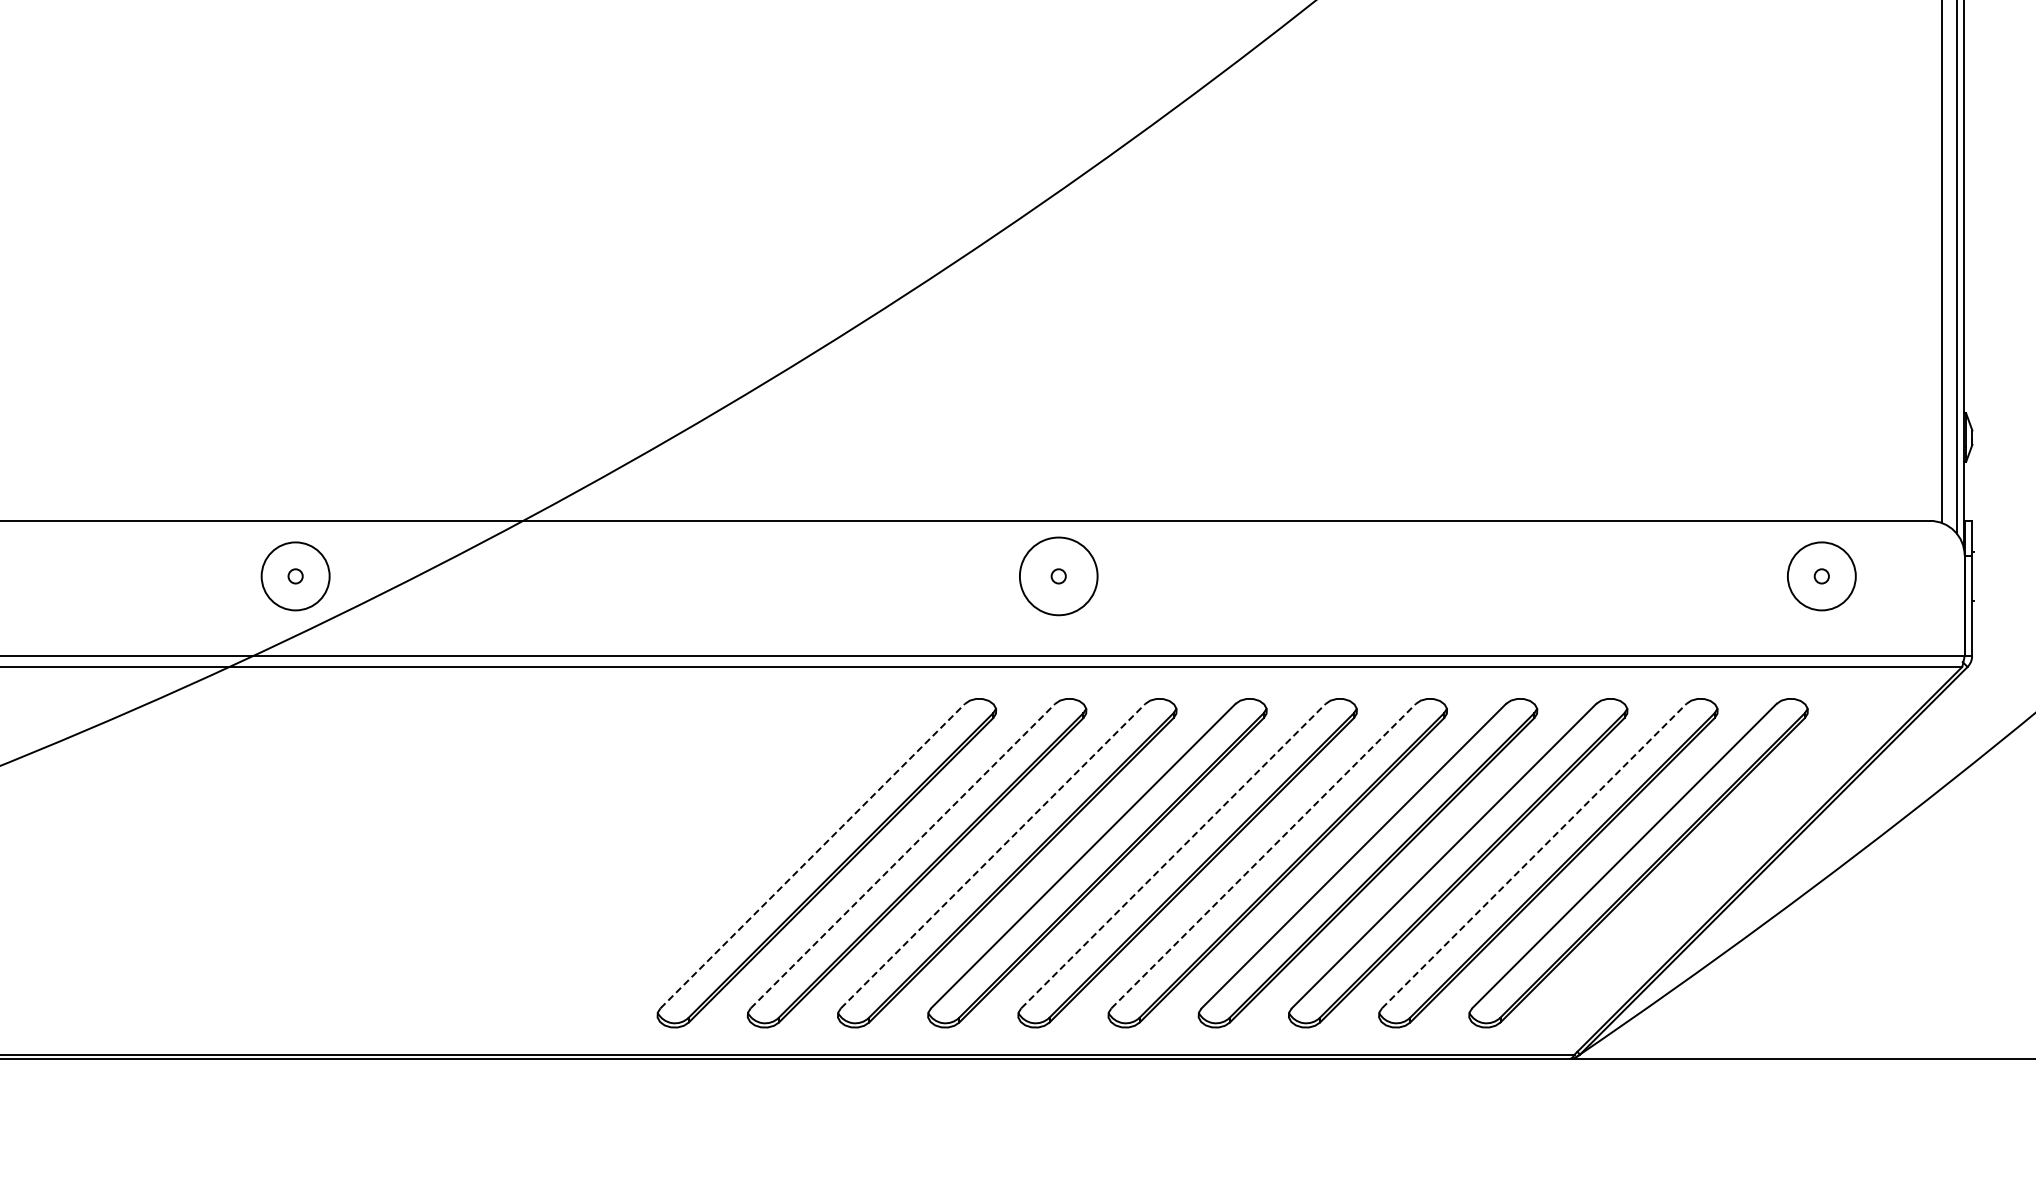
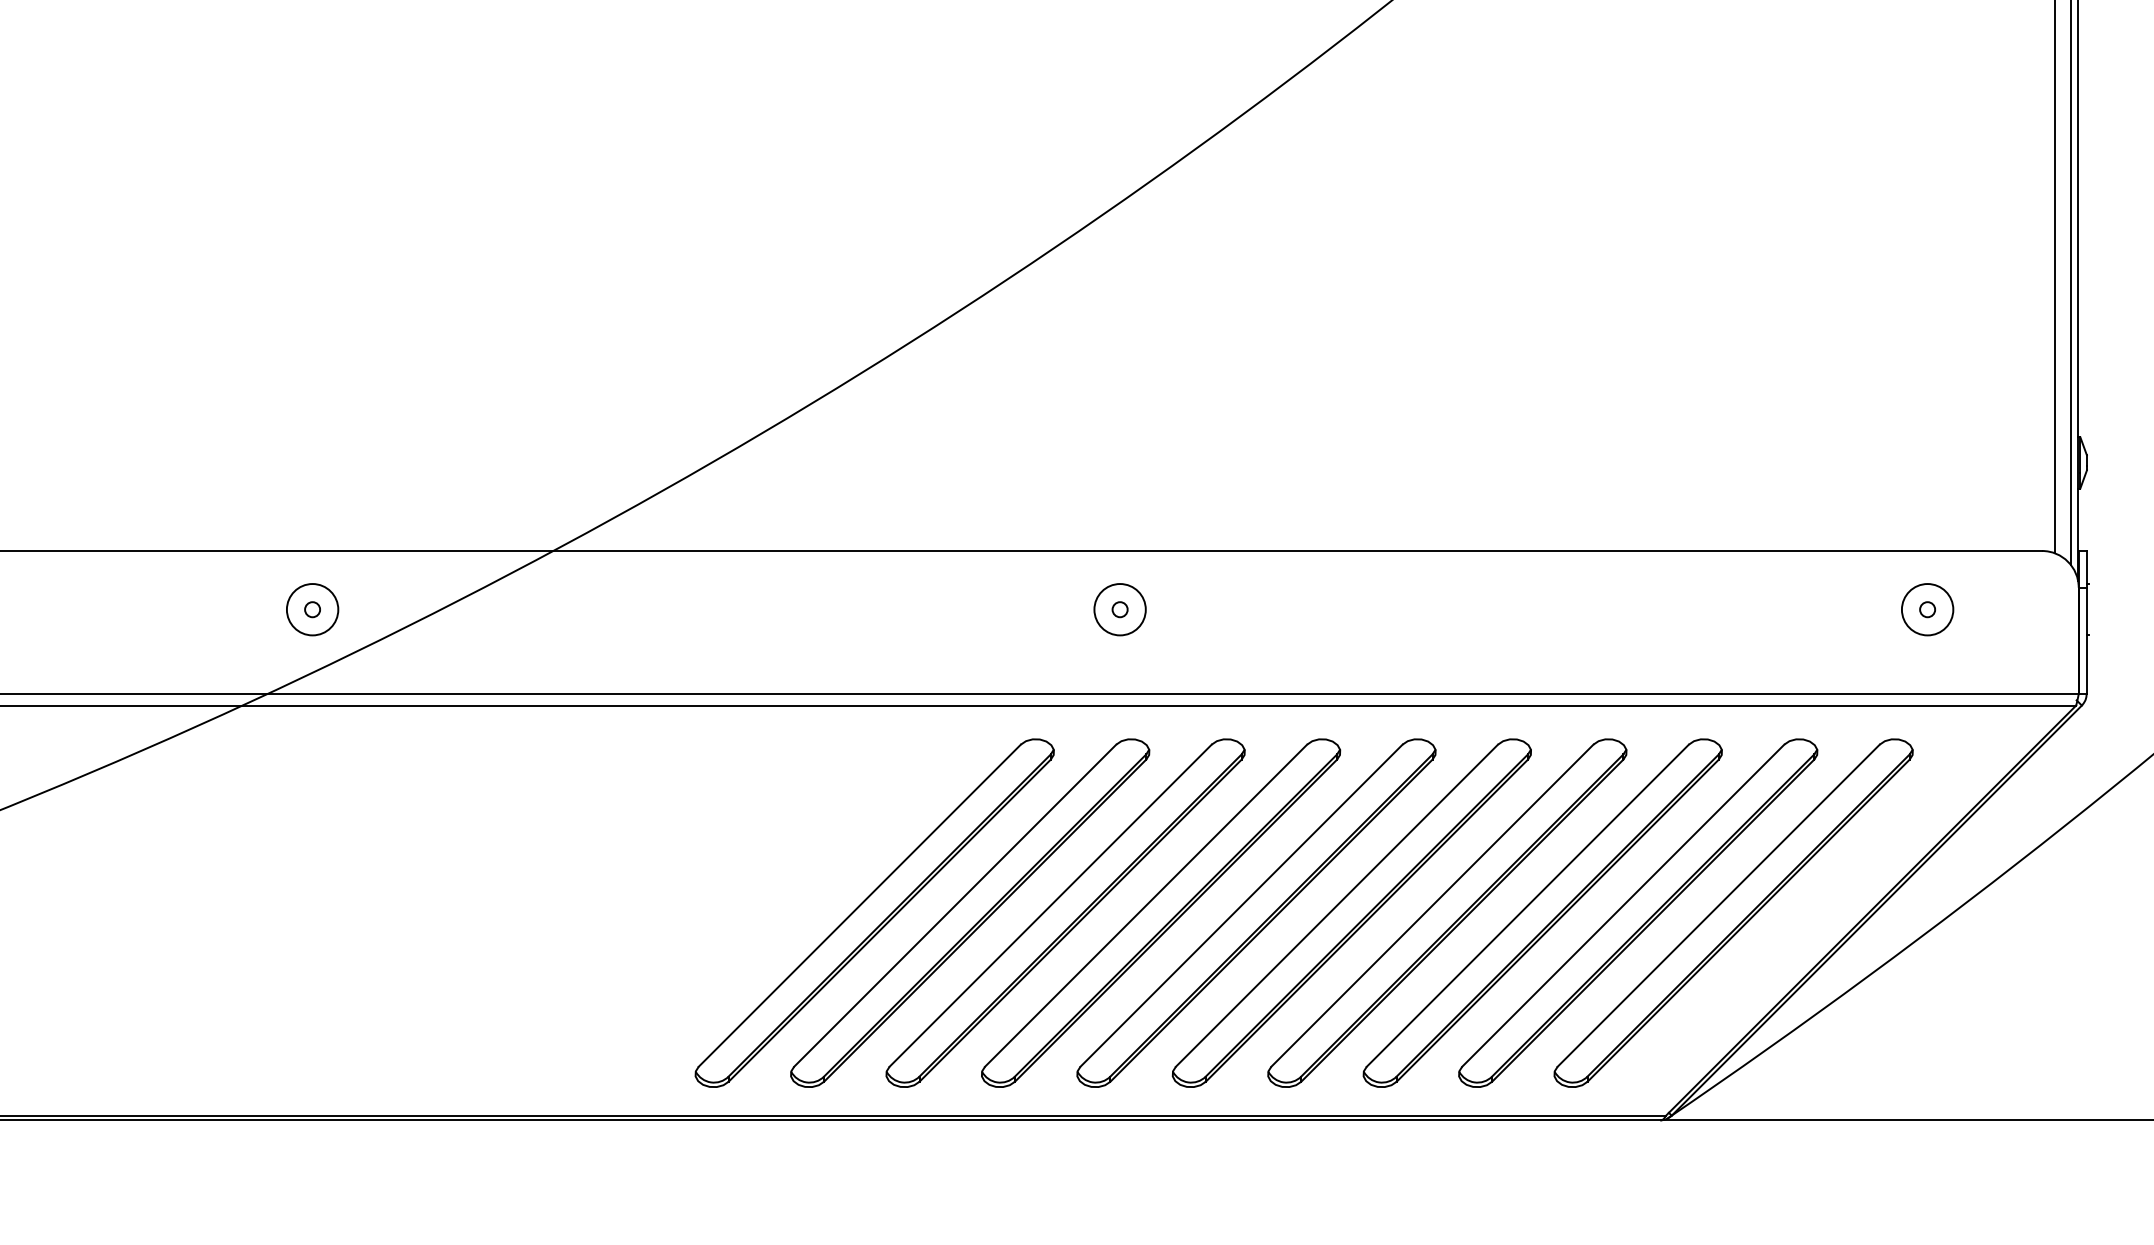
circle: (295, 576) -> (312, 609), size x0.71
circle: (1058, 576) -> (1119, 609), size x0.62
circle: (1821, 576) -> (1927, 609), size x0.71
line: (813, 855) -> (860, 905), dashed -> solid
line: (903, 855) -> (955, 905), dashed -> solid
line: (993, 855) -> (1051, 905), dashed -> solid
line: (1173, 855) -> (1241, 905), dashed -> solid
line: (1264, 855) -> (1337, 905), dashed -> solid
line: (1534, 855) -> (1623, 905), dashed -> solid

